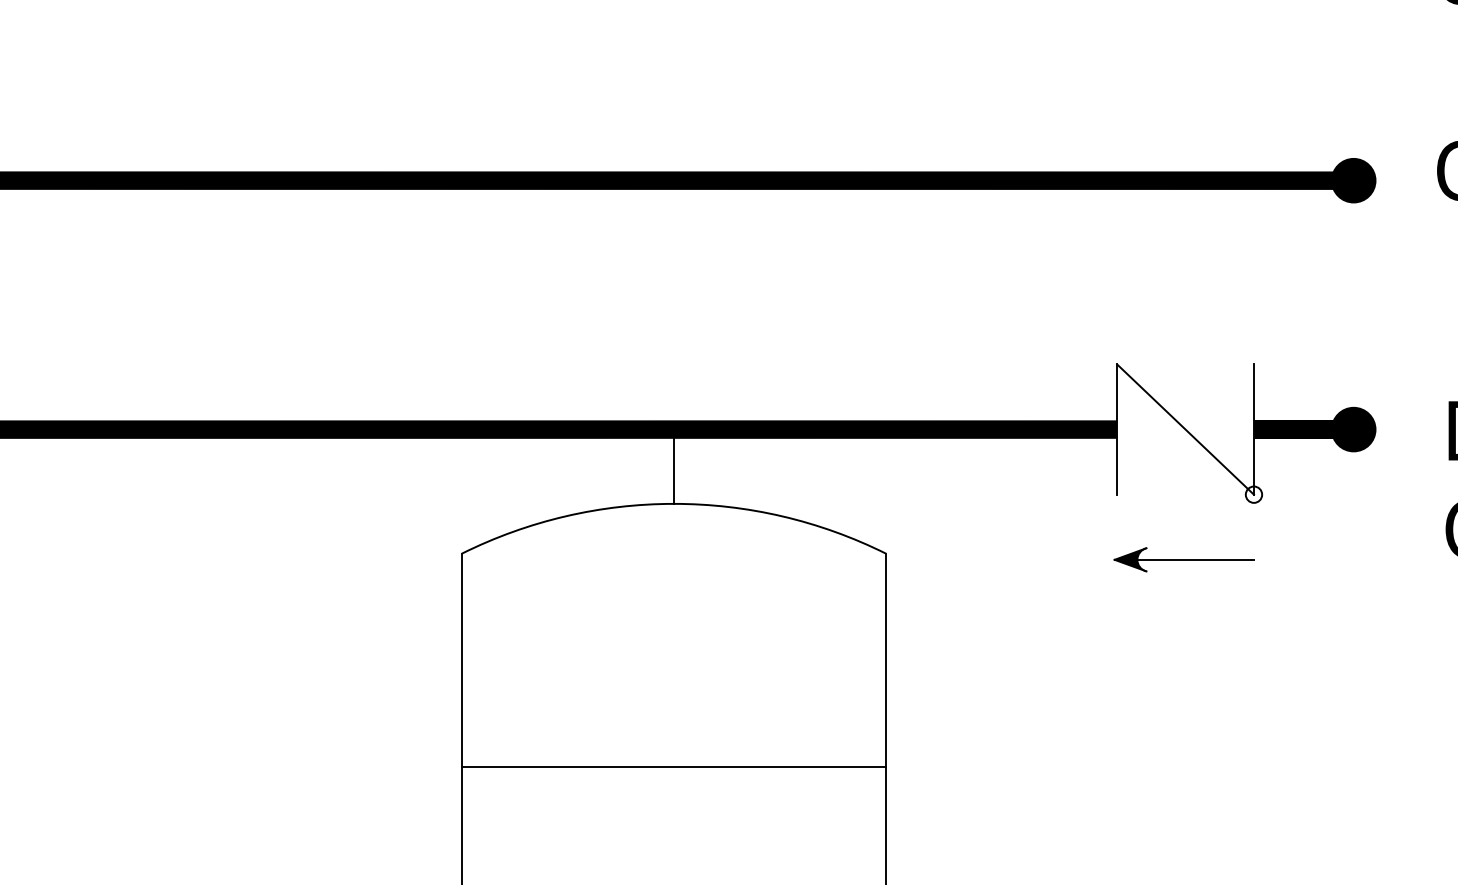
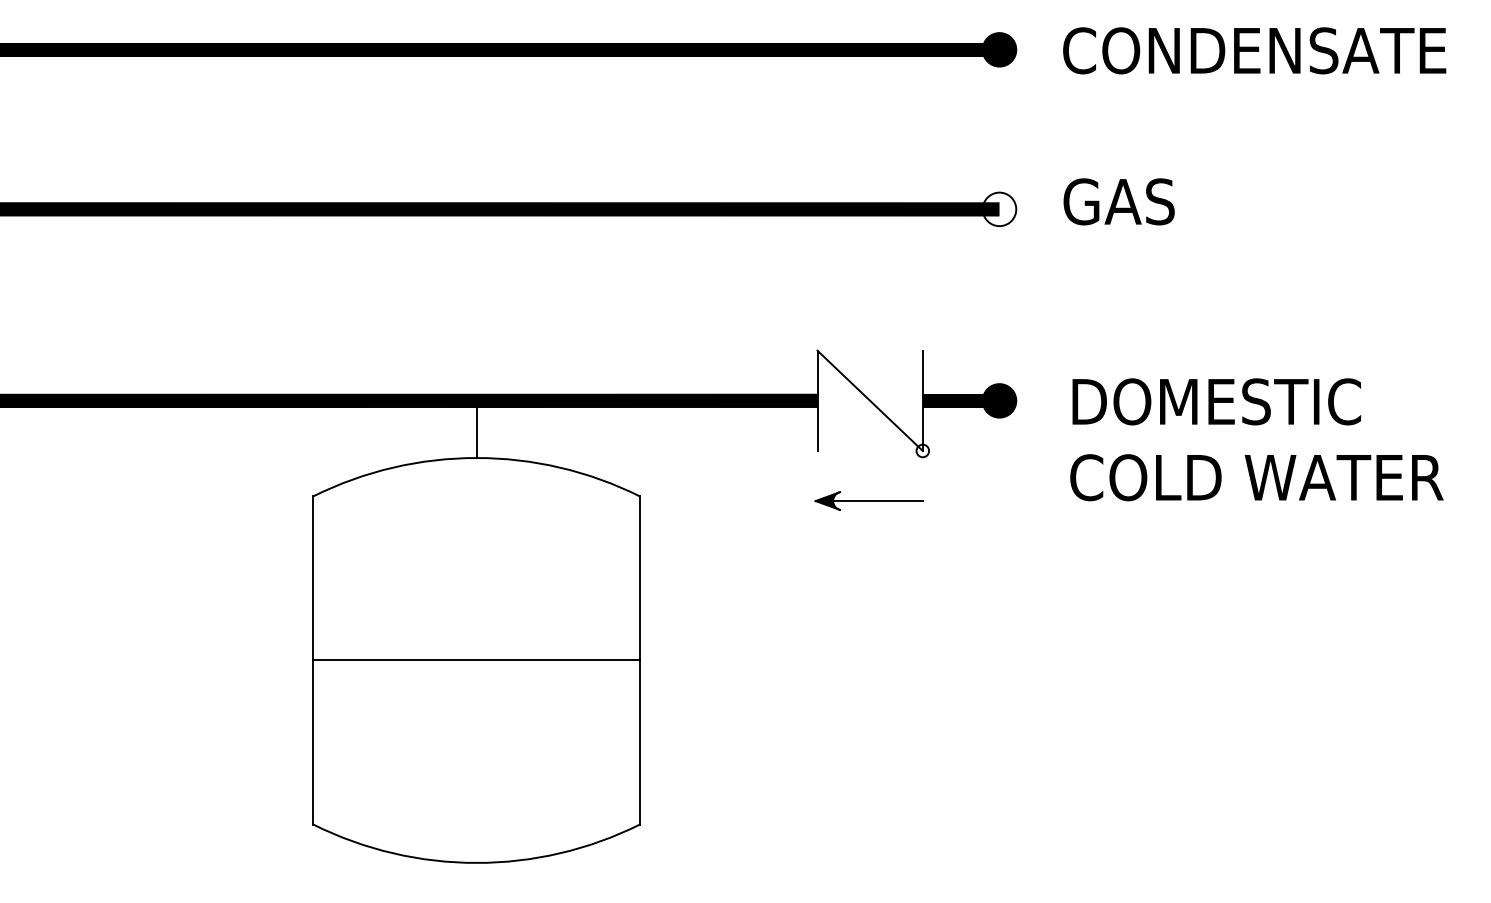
fill: (1353, 180) -> (999, 209), removed

